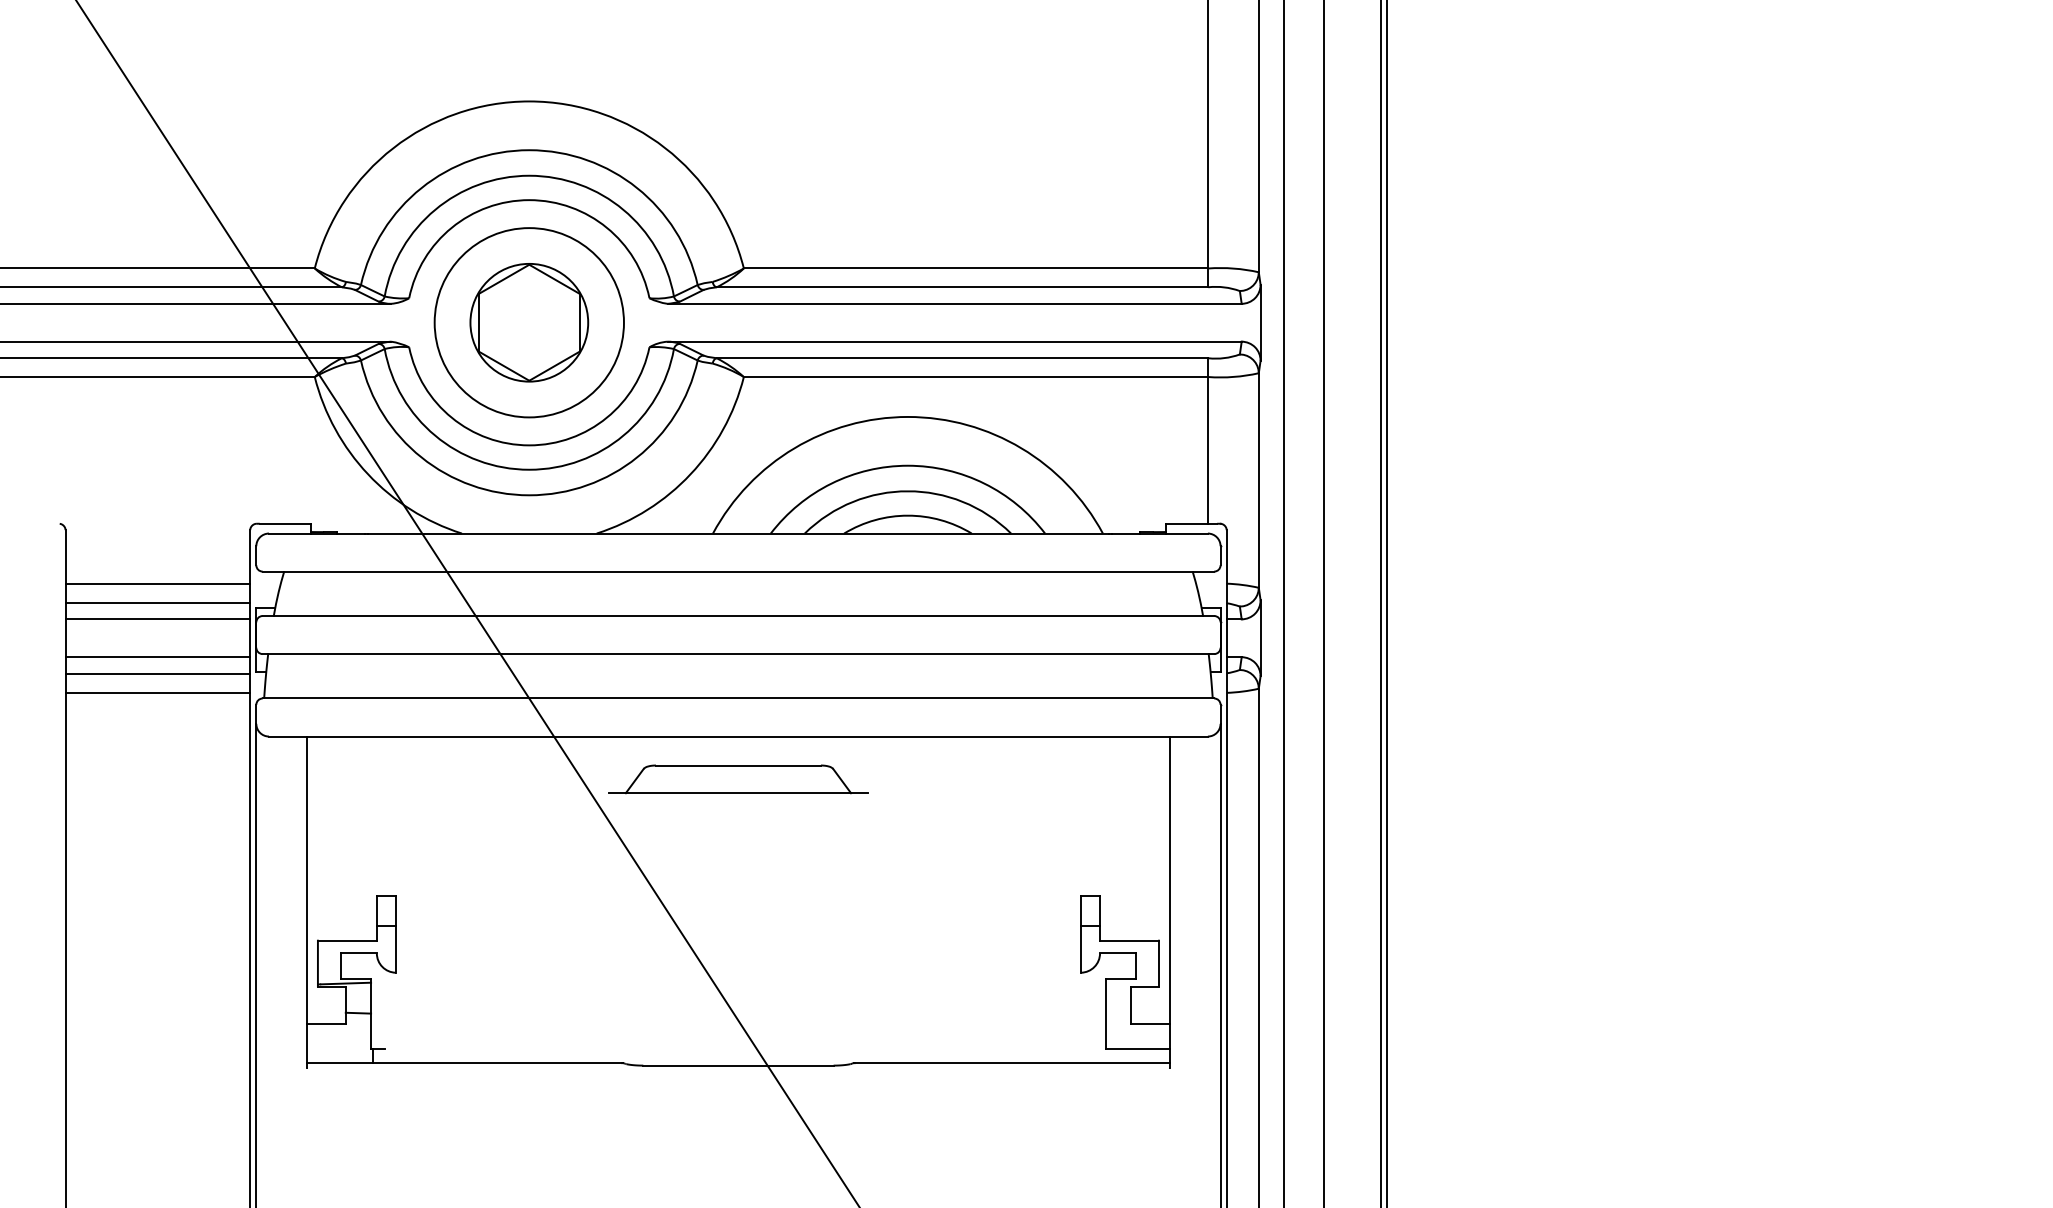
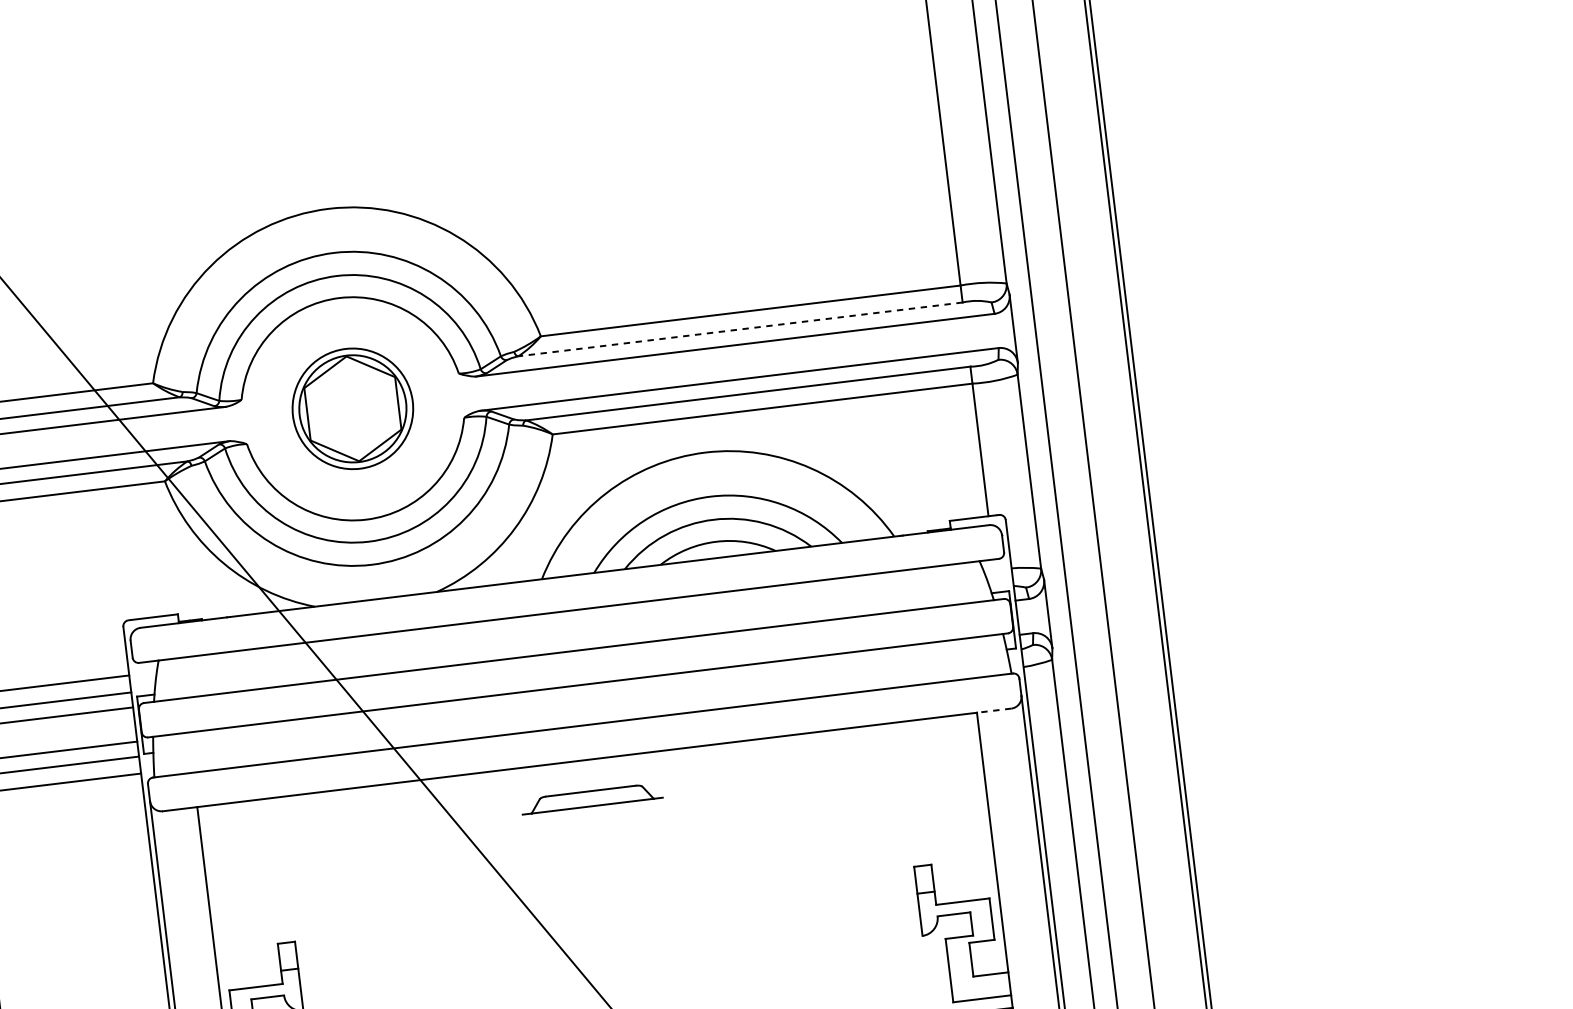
line: (962, 287) -> (740, 329), solid -> dashed
circle: (528, 322) -> (352, 408), size x0.7
line: (1188, 736) -> (993, 710), solid -> dashed
part: (738, 779) -> (591, 798), size x0.6

